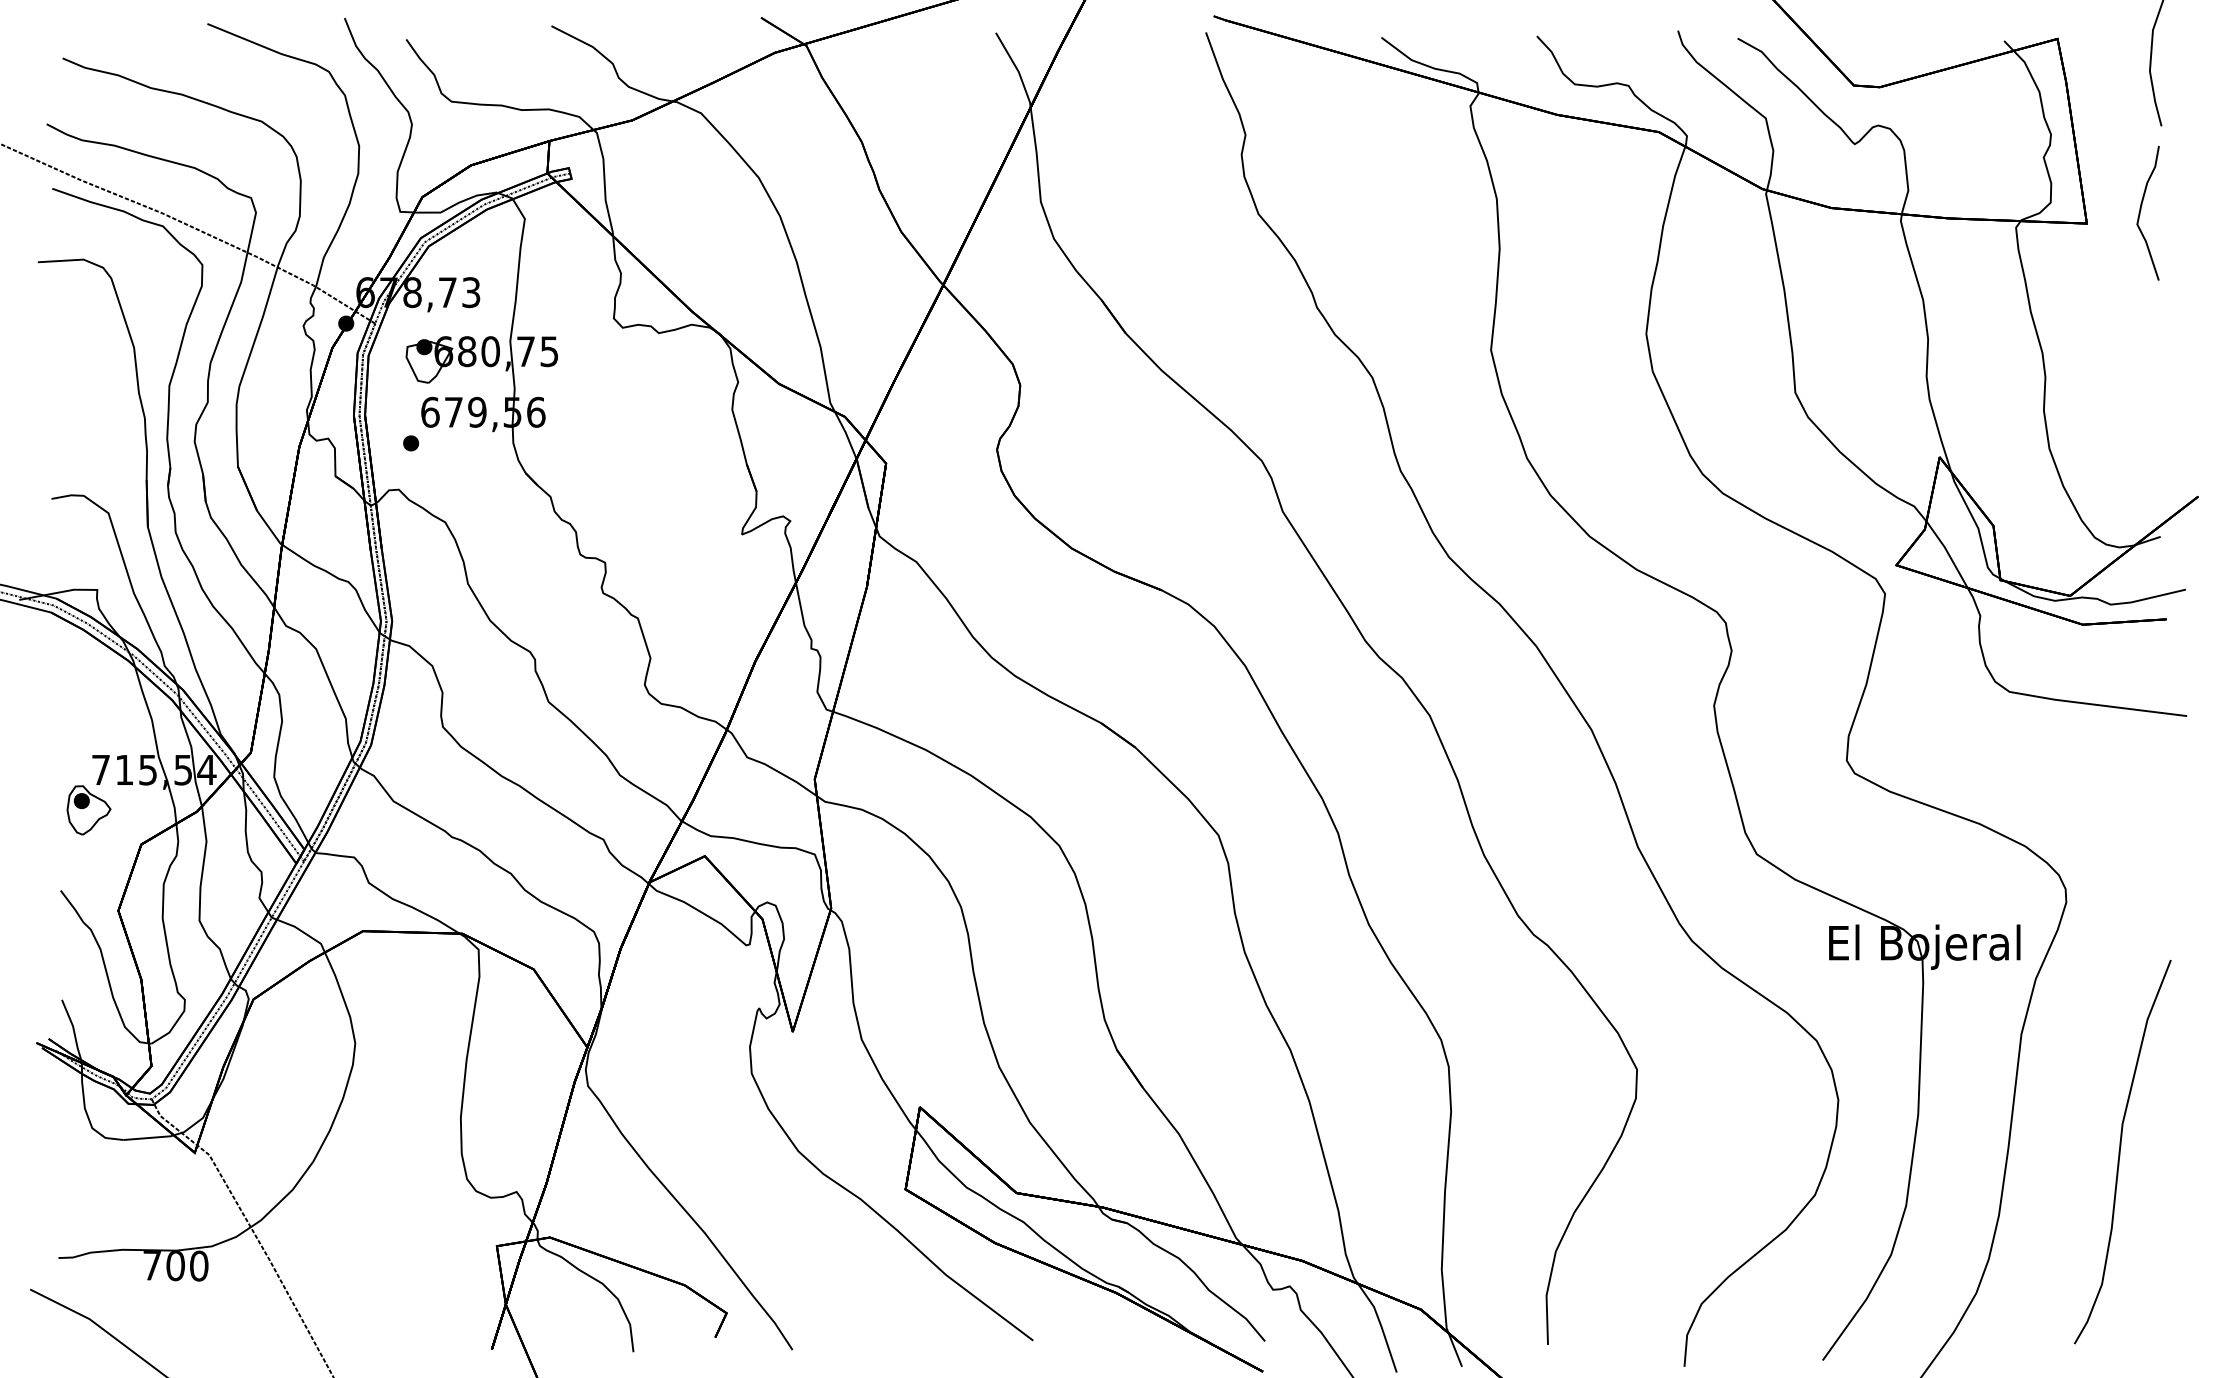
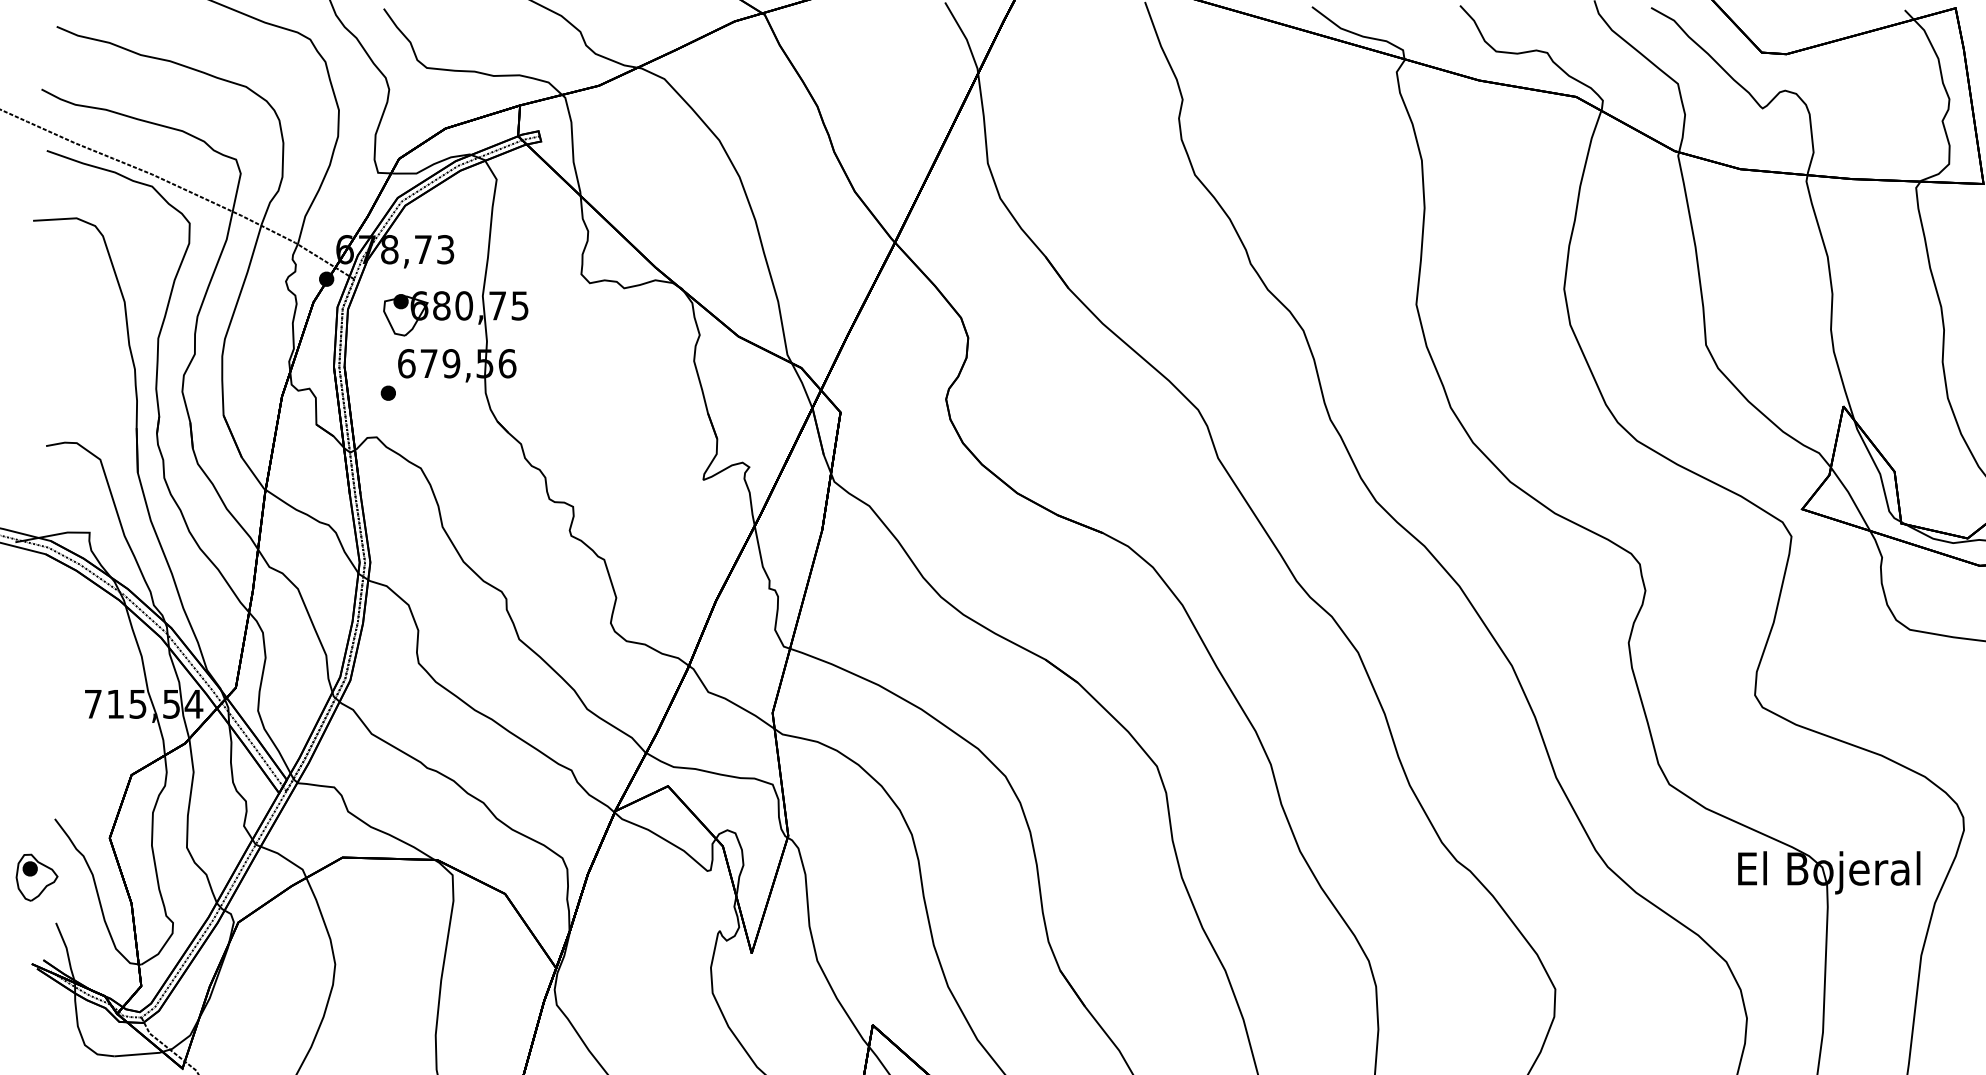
part: (88, 810) -> (36, 877), moved

